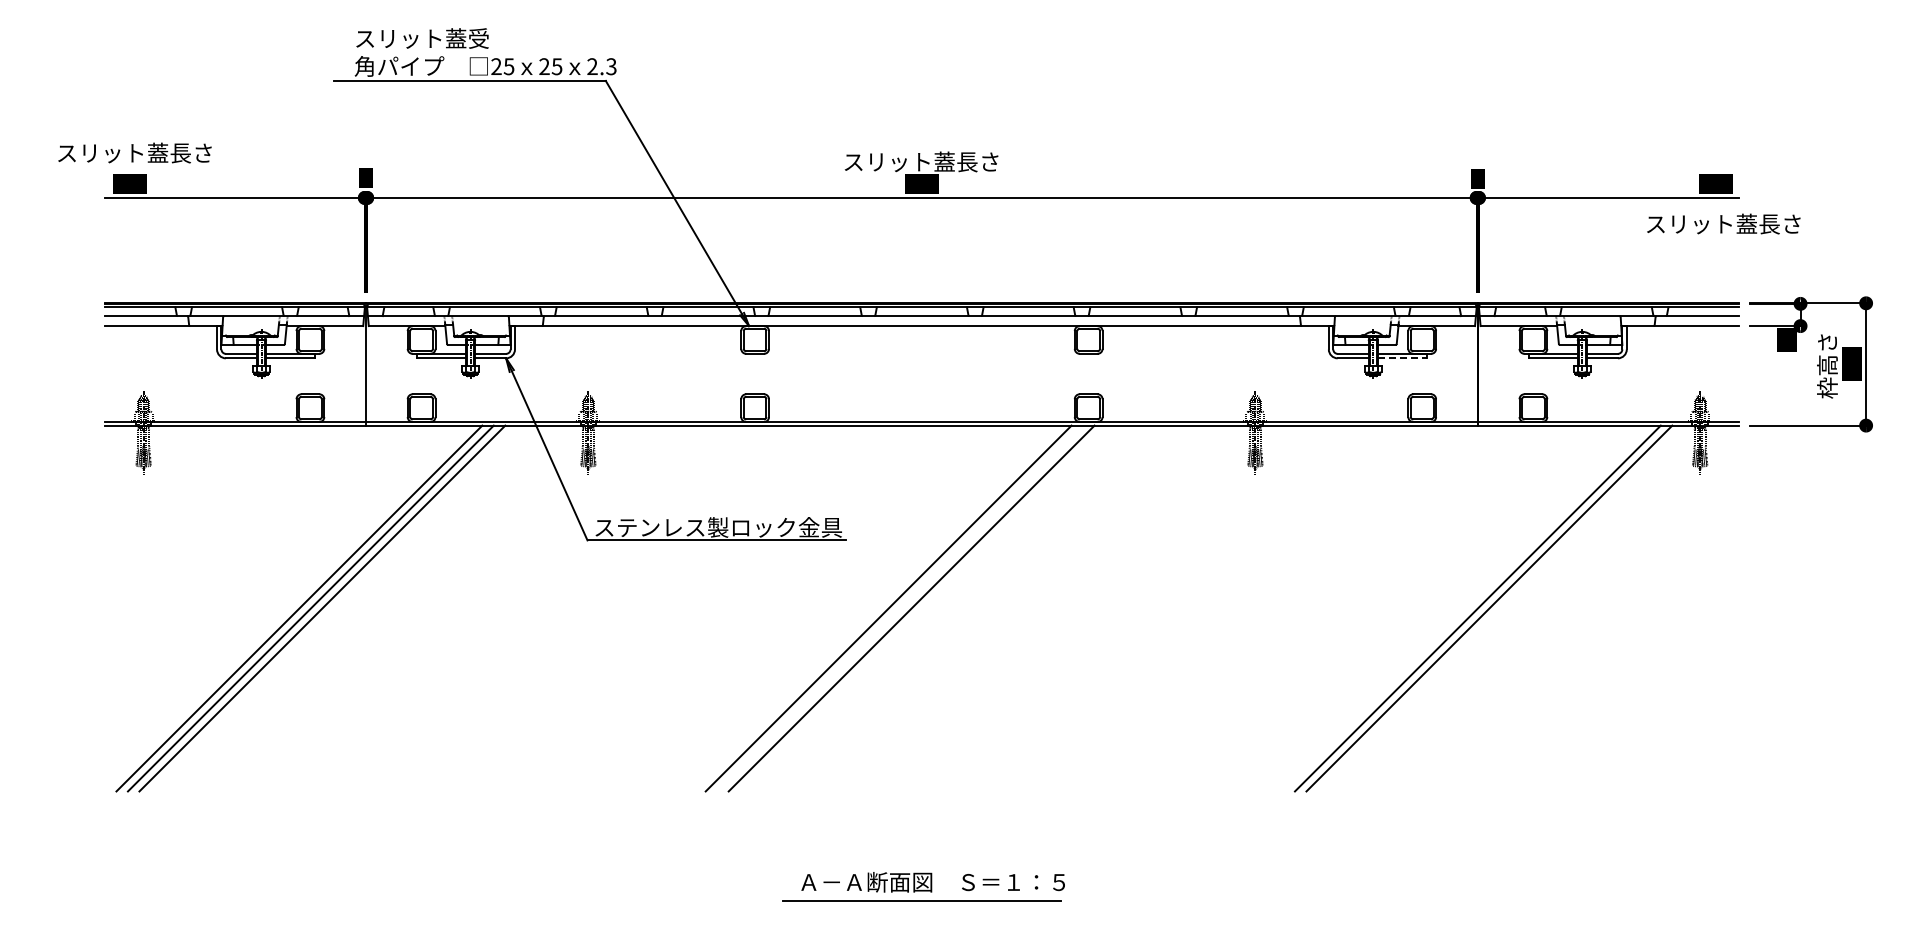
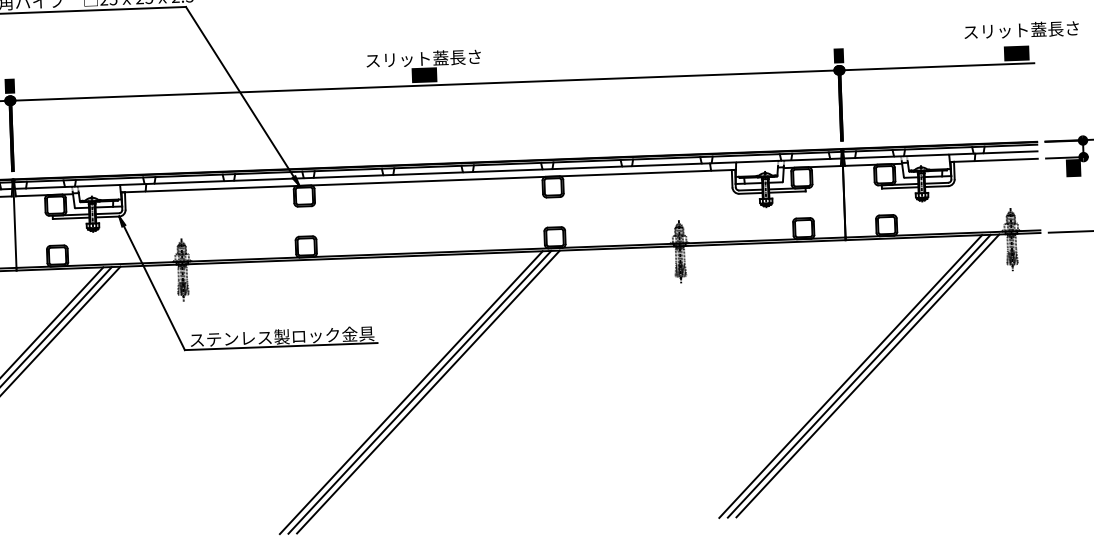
text: (1723, 223) -> (1021, 29), moved
line: (1402, 358) -> (787, 192), dashed -> solid
line: (900, 608) -> (420, 392), added
line: (1500, 608) -> (867, 375), added

